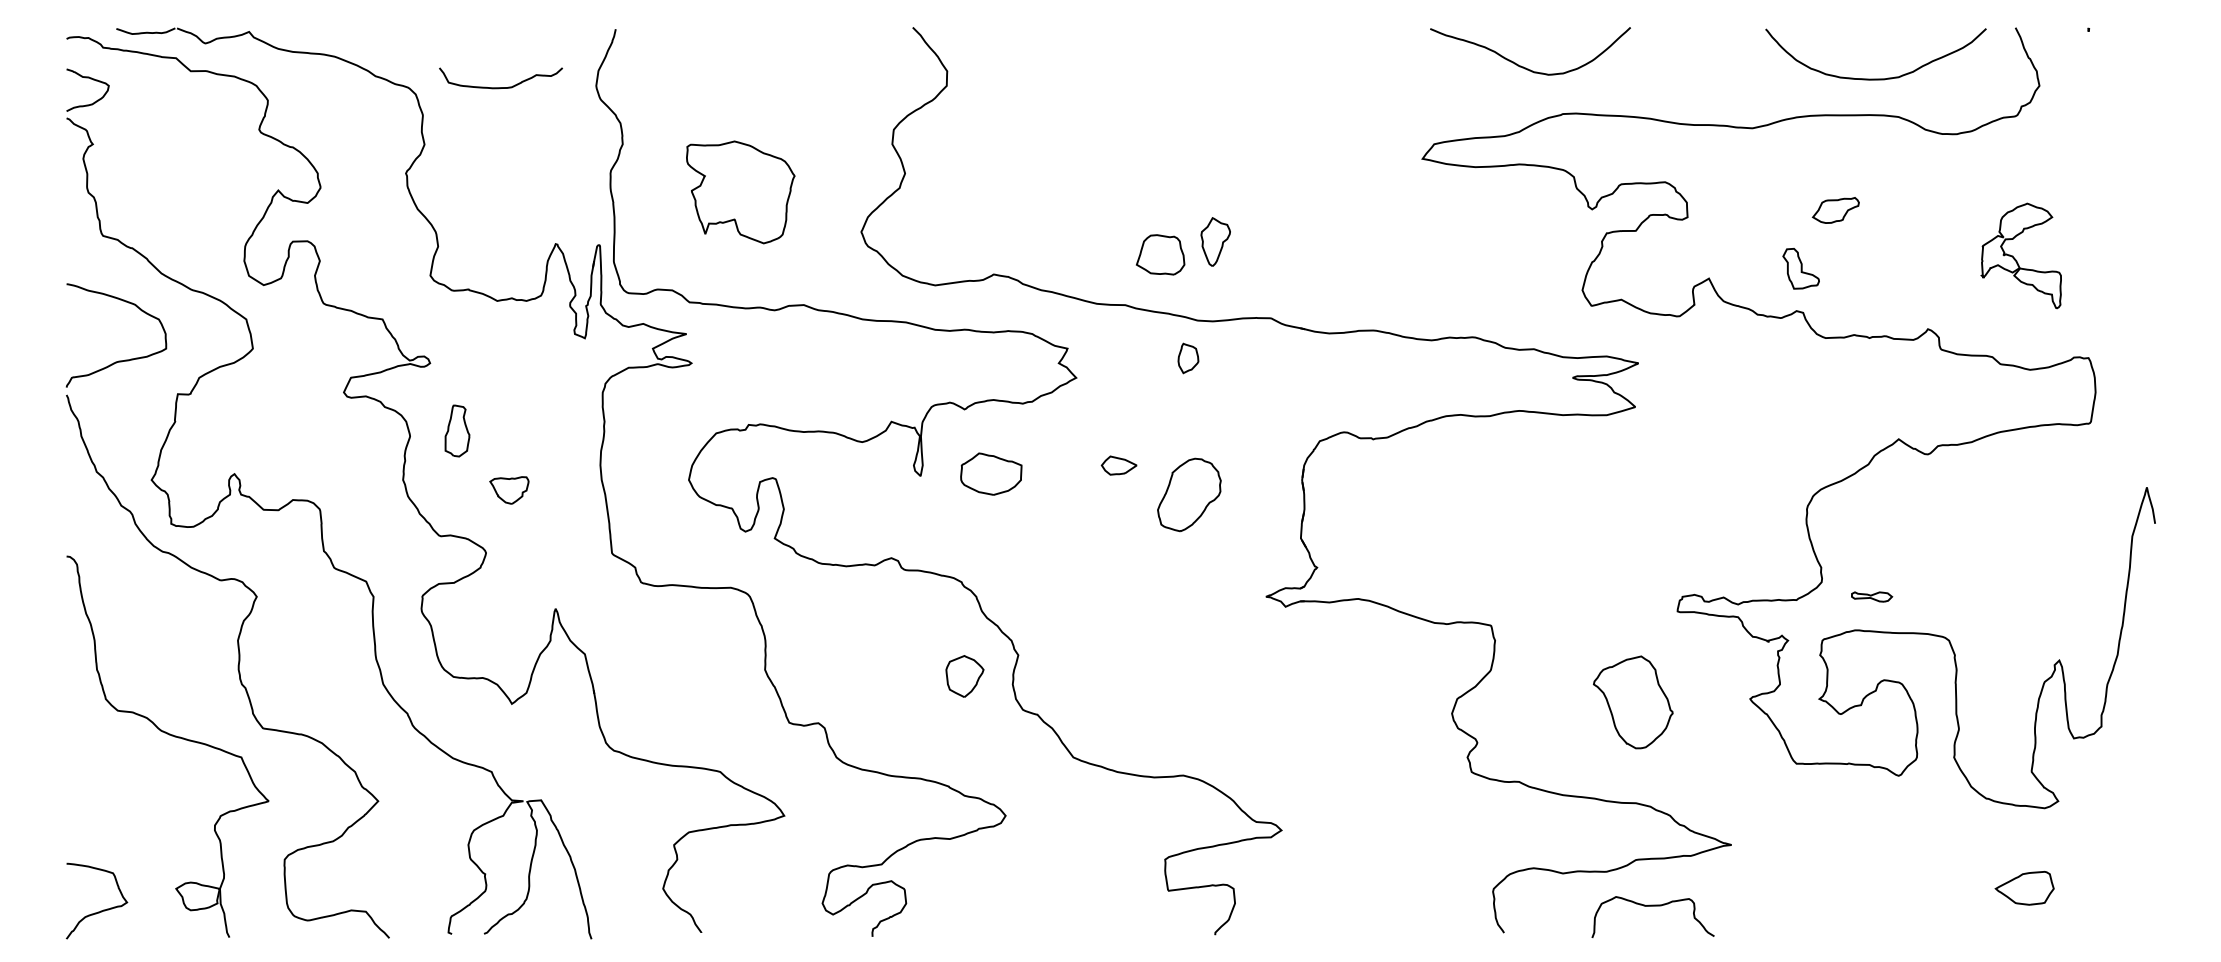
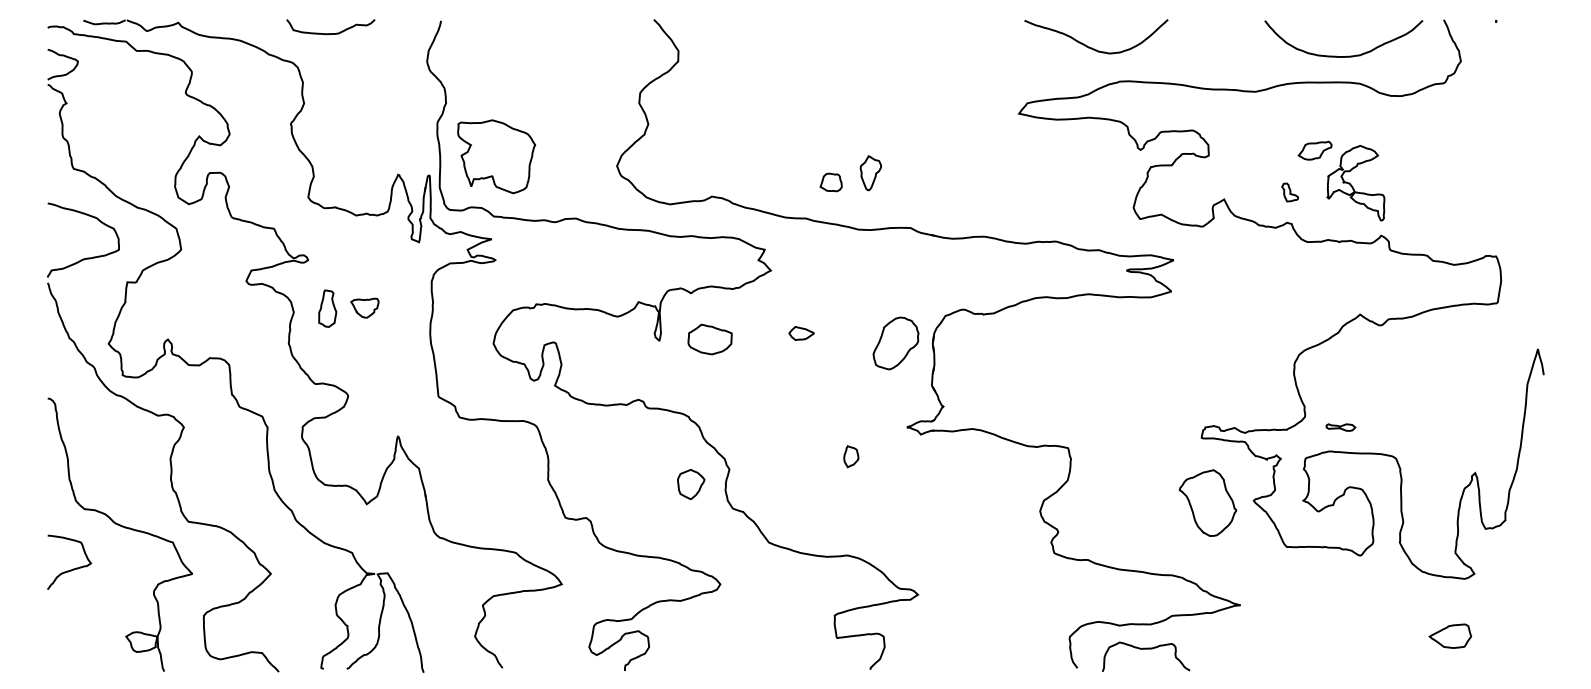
curve: (500, 87) -> (330, 33), moved
part: (740, 192) -> (496, 156), moved
part: (1159, 254) -> (830, 182), size x0.62
part: (2020, 256) -> (1355, 183), moved
part: (1800, 268) -> (1289, 192), size x0.62
part: (1188, 358) -> (851, 456), moved
part: (508, 489) -> (364, 307), moved
part: (1188, 494) -> (895, 343), moved
part: (1632, 701) -> (1207, 502), moved
curve: (1653, 906) -> (1146, 649), moved
curve: (102, 909) -> (73, 568), moved

